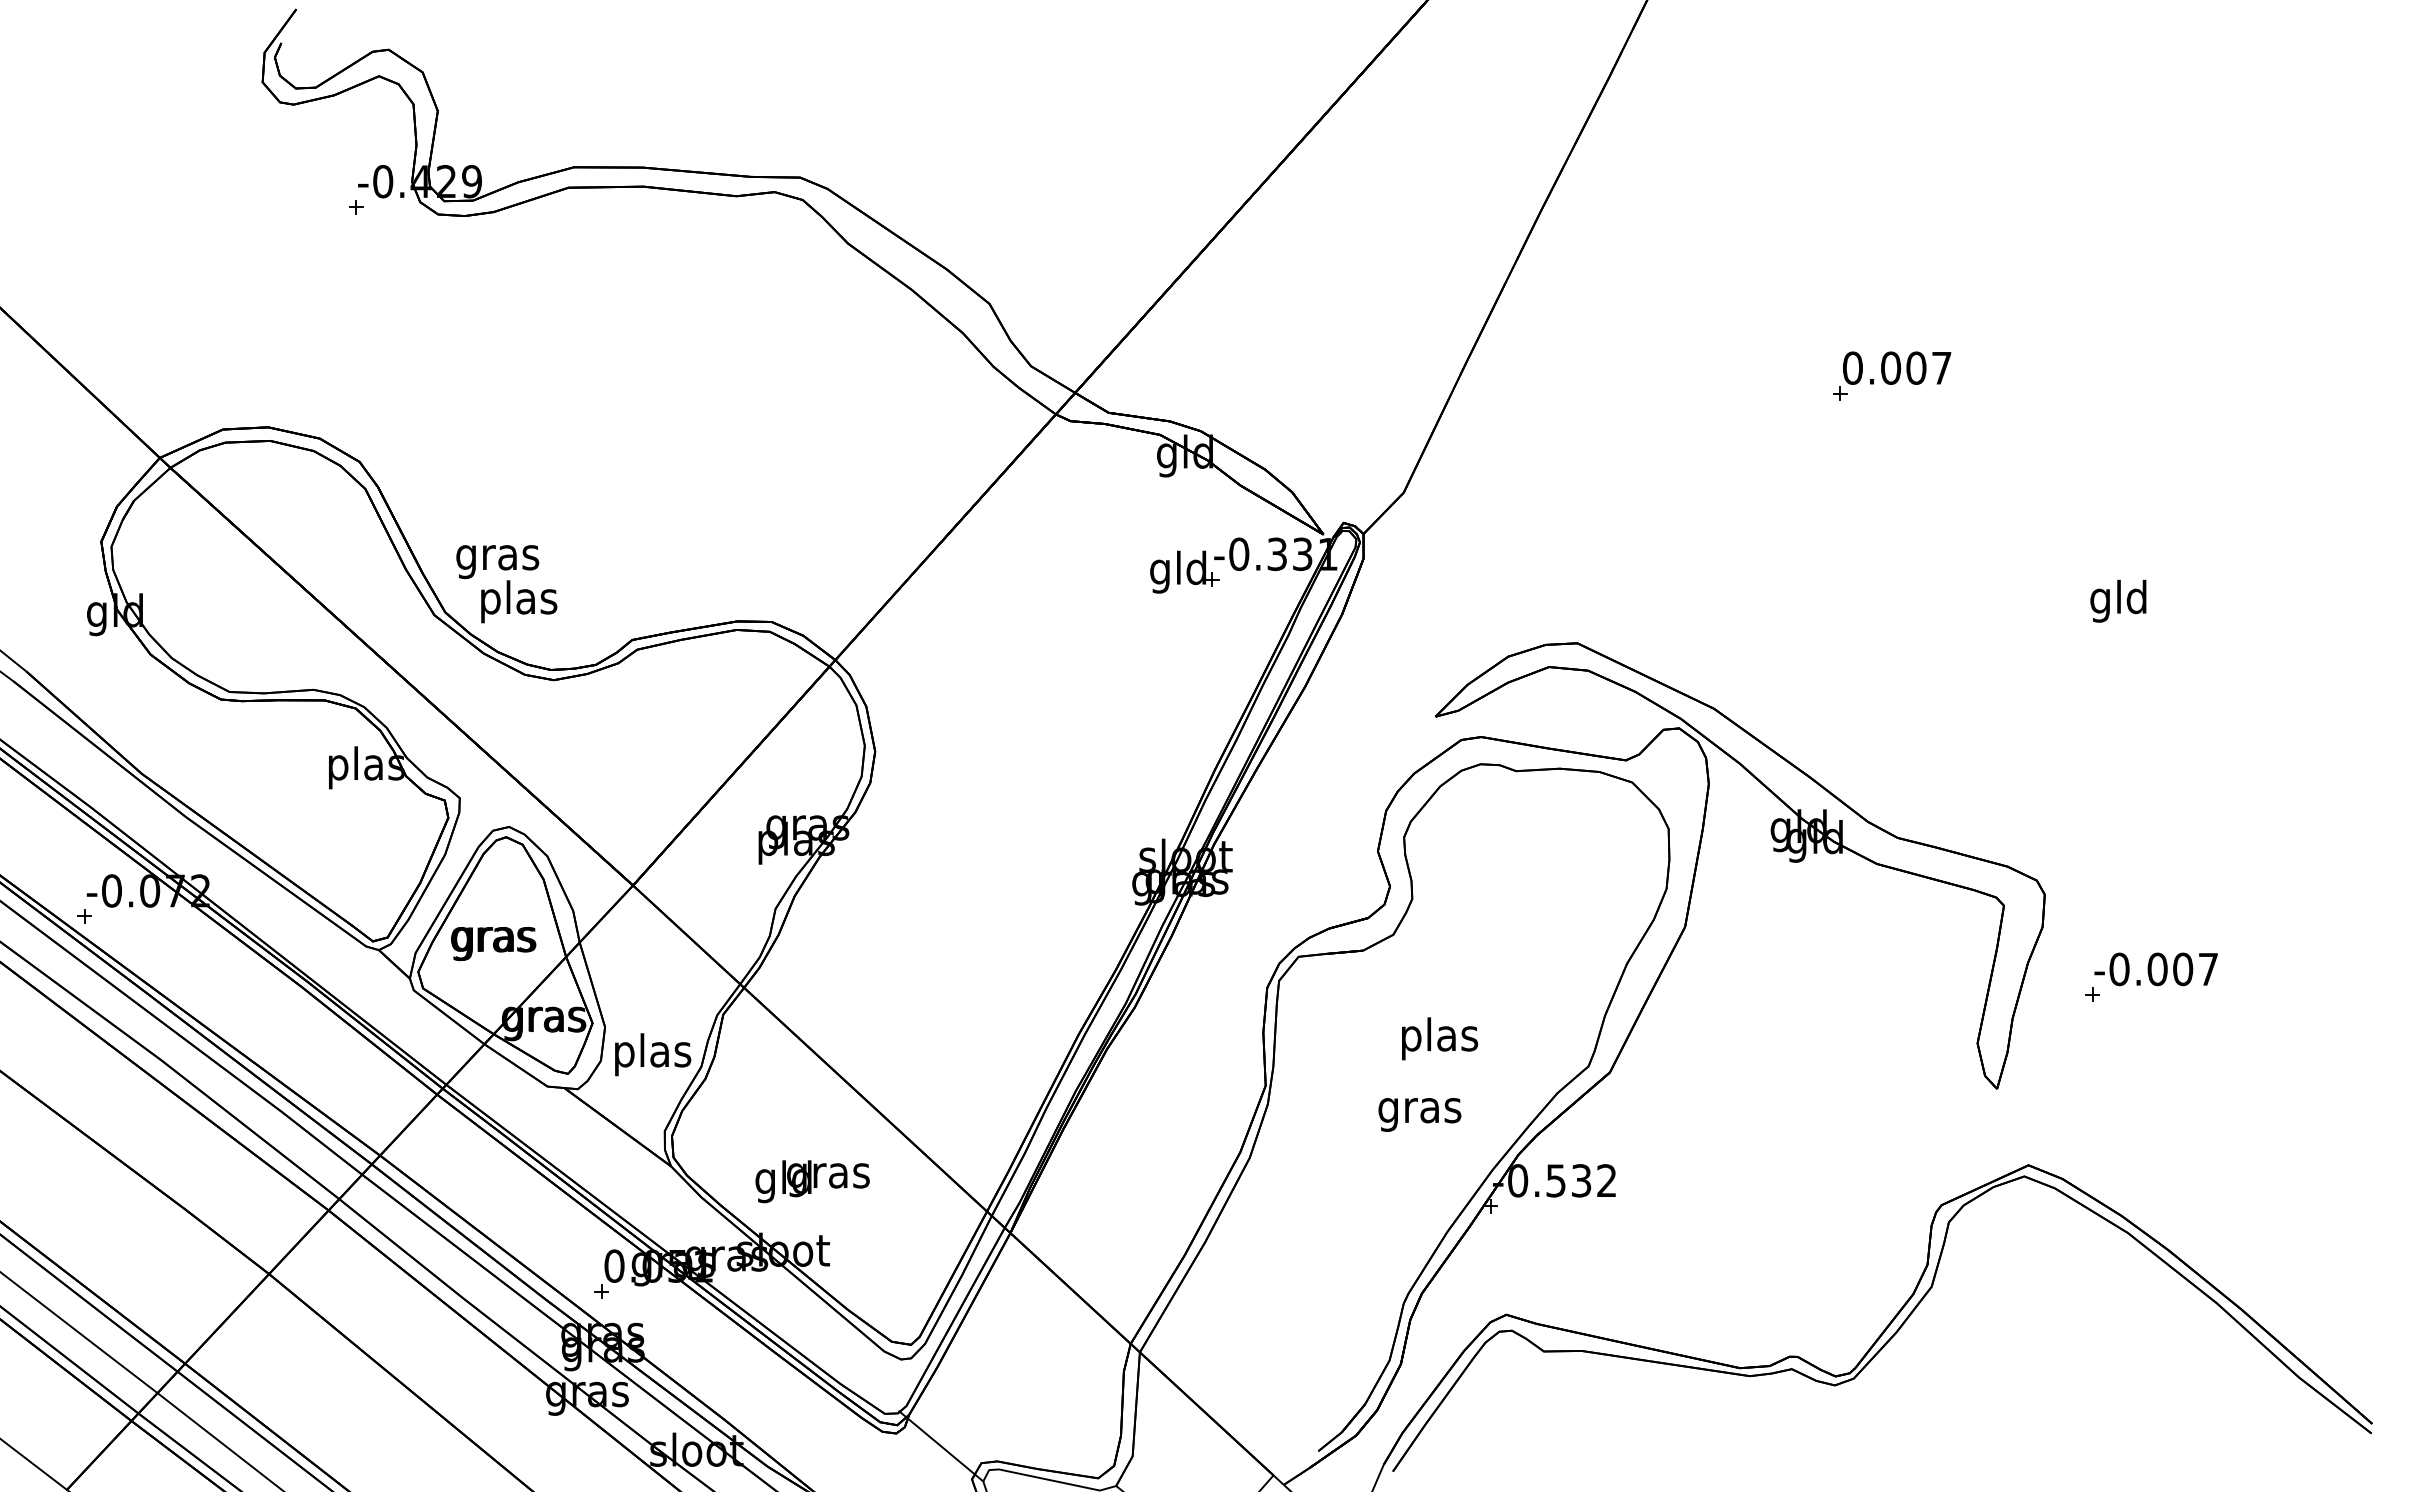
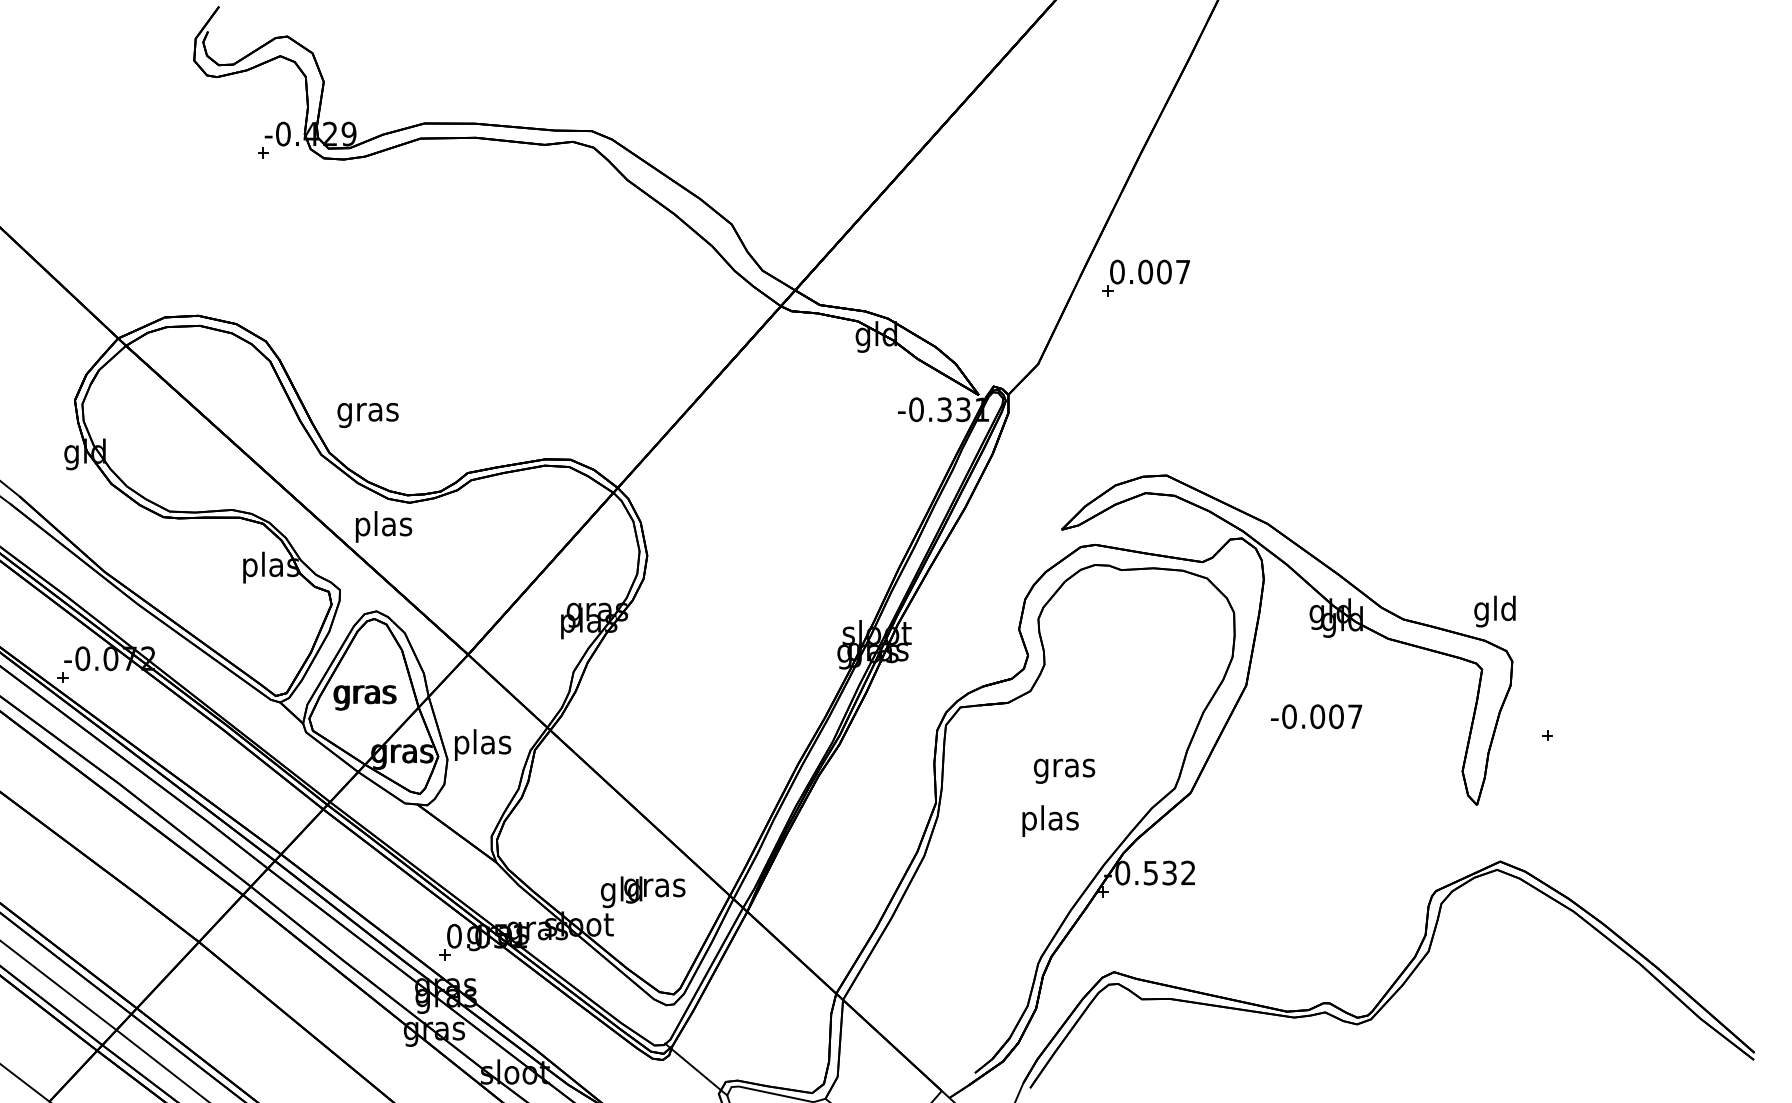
part: (1892, 375) -> (1146, 277), moved
part: (1184, 571) -> (876, 422), removed
text: (2118, 600) -> (1495, 611), moved
text: (519, 601) -> (384, 526), moved
text: (2155, 969) -> (1316, 716), moved
text: (1439, 1038) -> (1064, 767), plas -> gras
text: (653, 1054) -> (483, 744), moved
text: (1419, 1110) -> (1049, 821), gras -> plas
text: (812, 1181) -> (643, 892), moved

